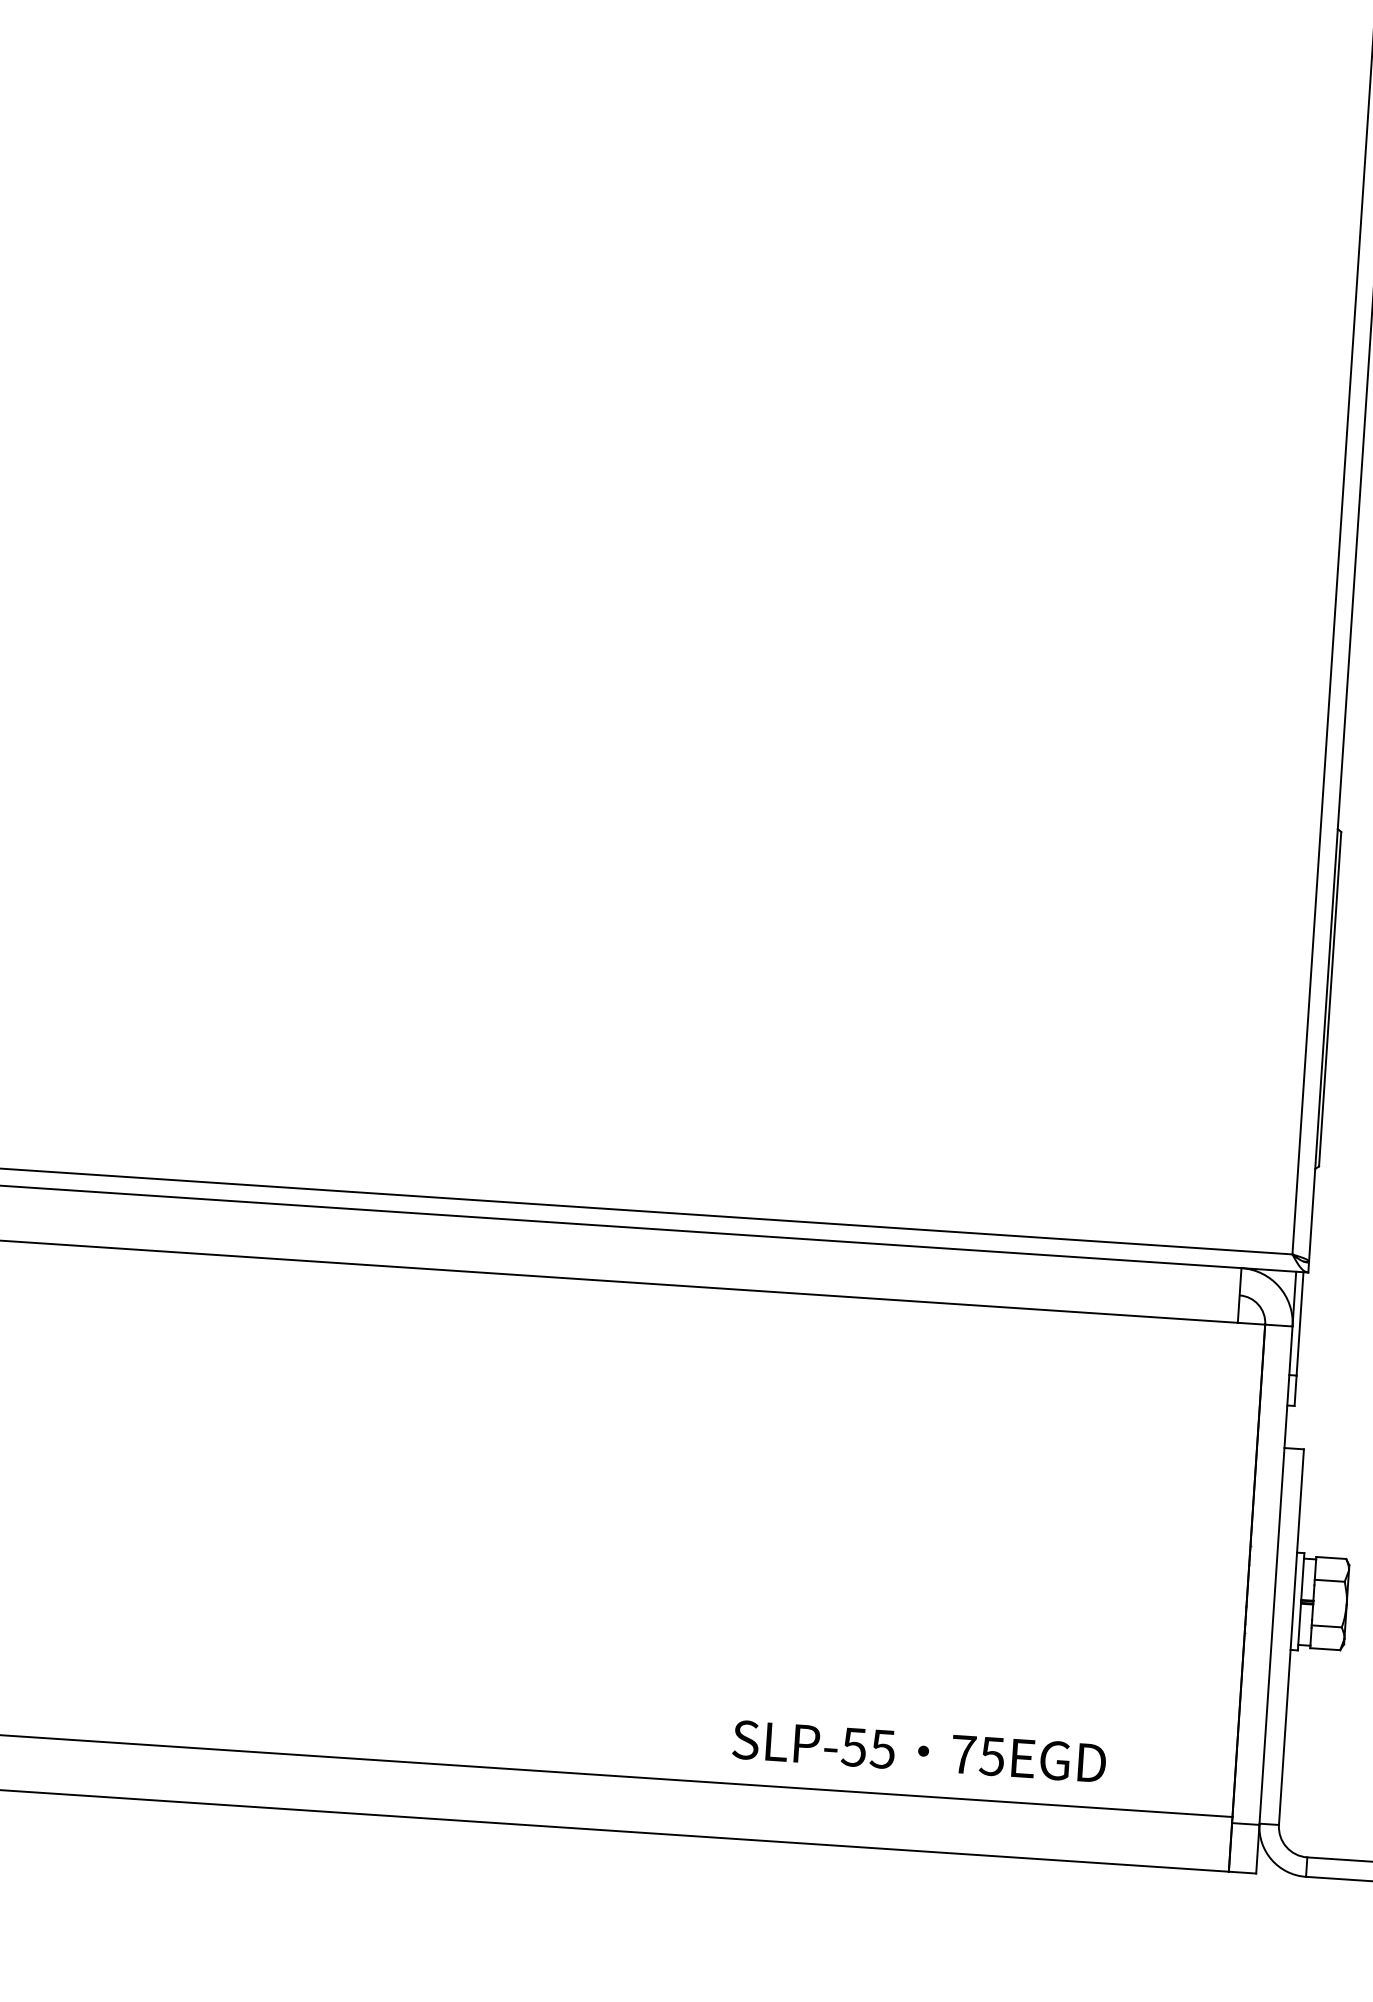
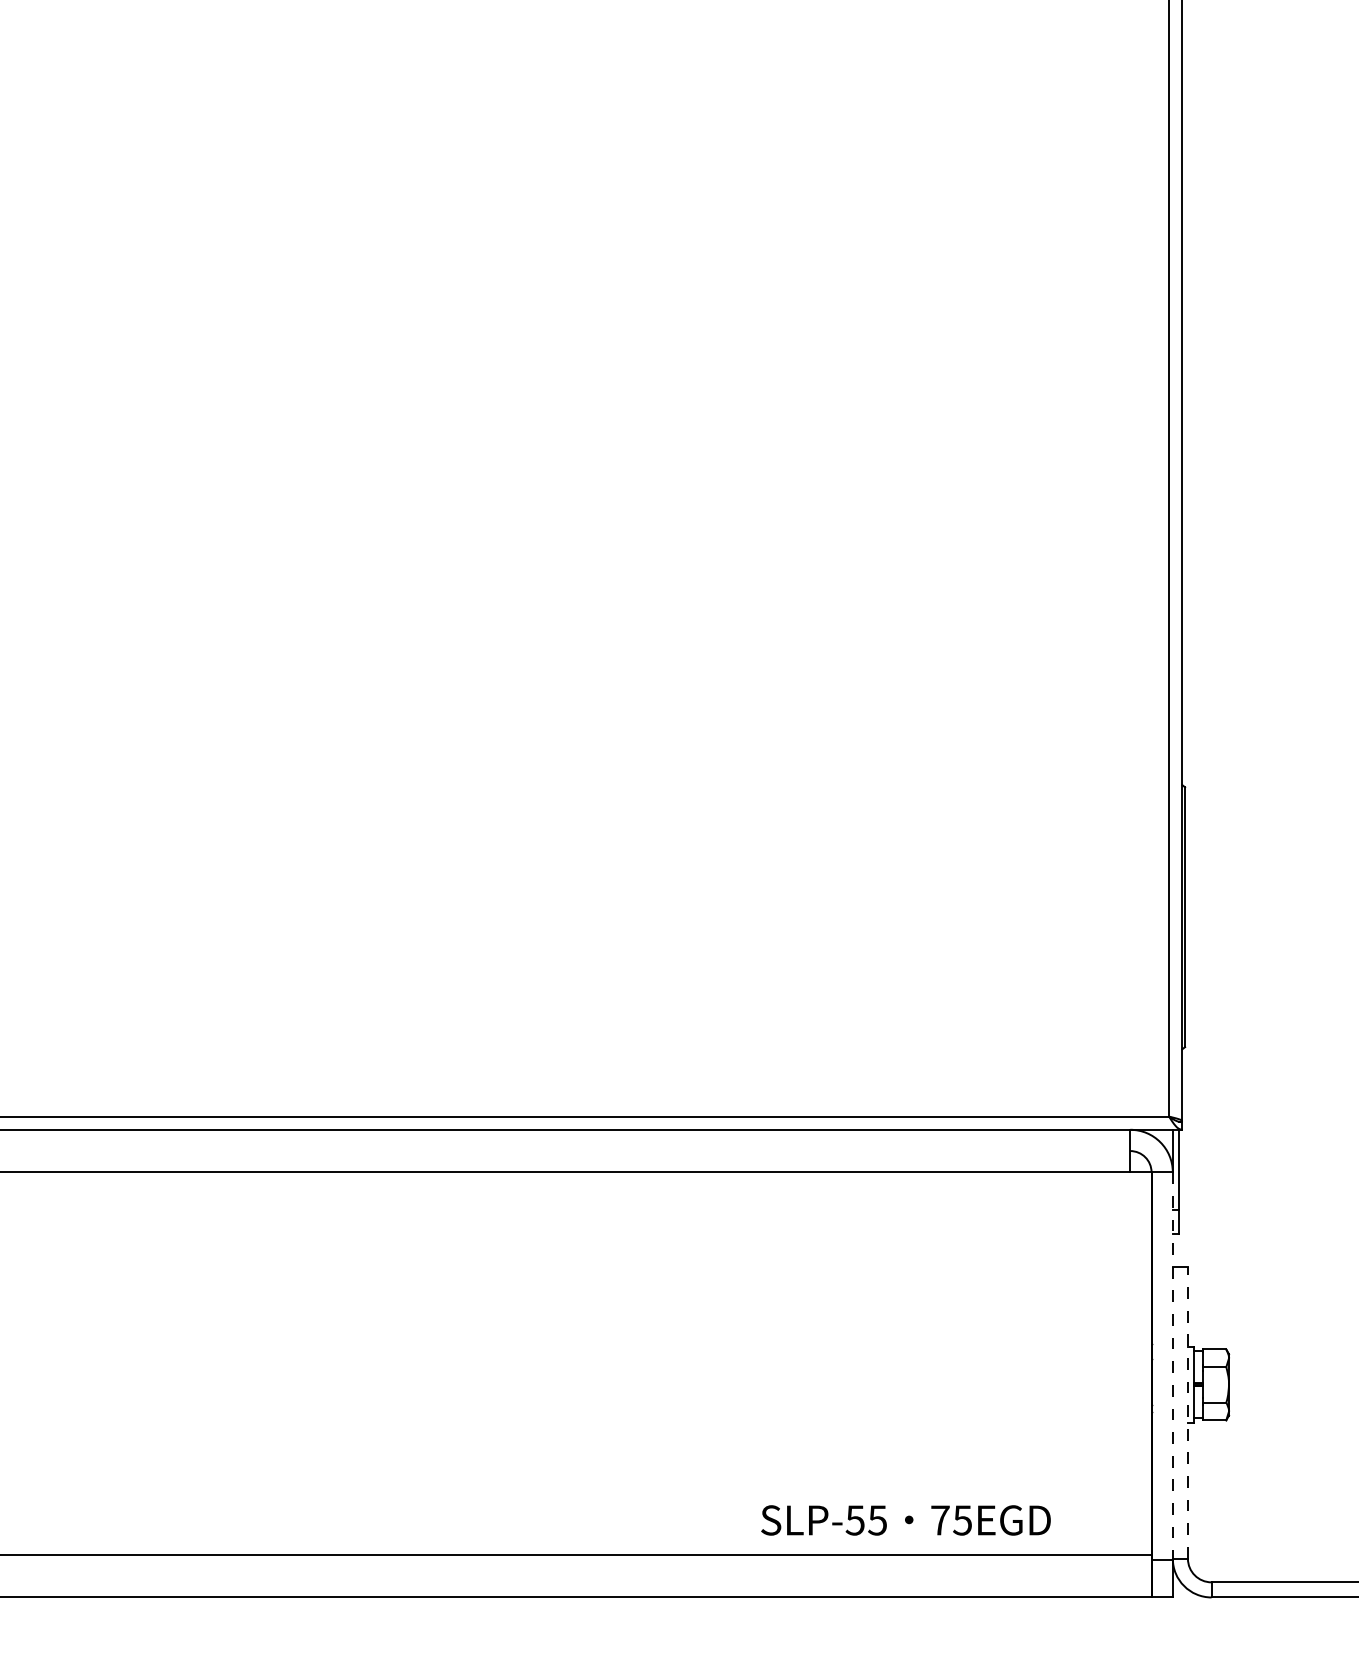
line: (1275, 1576) -> (1172, 1366), solid -> dashed
line: (1290, 1636) -> (1187, 1412), solid -> dashed

